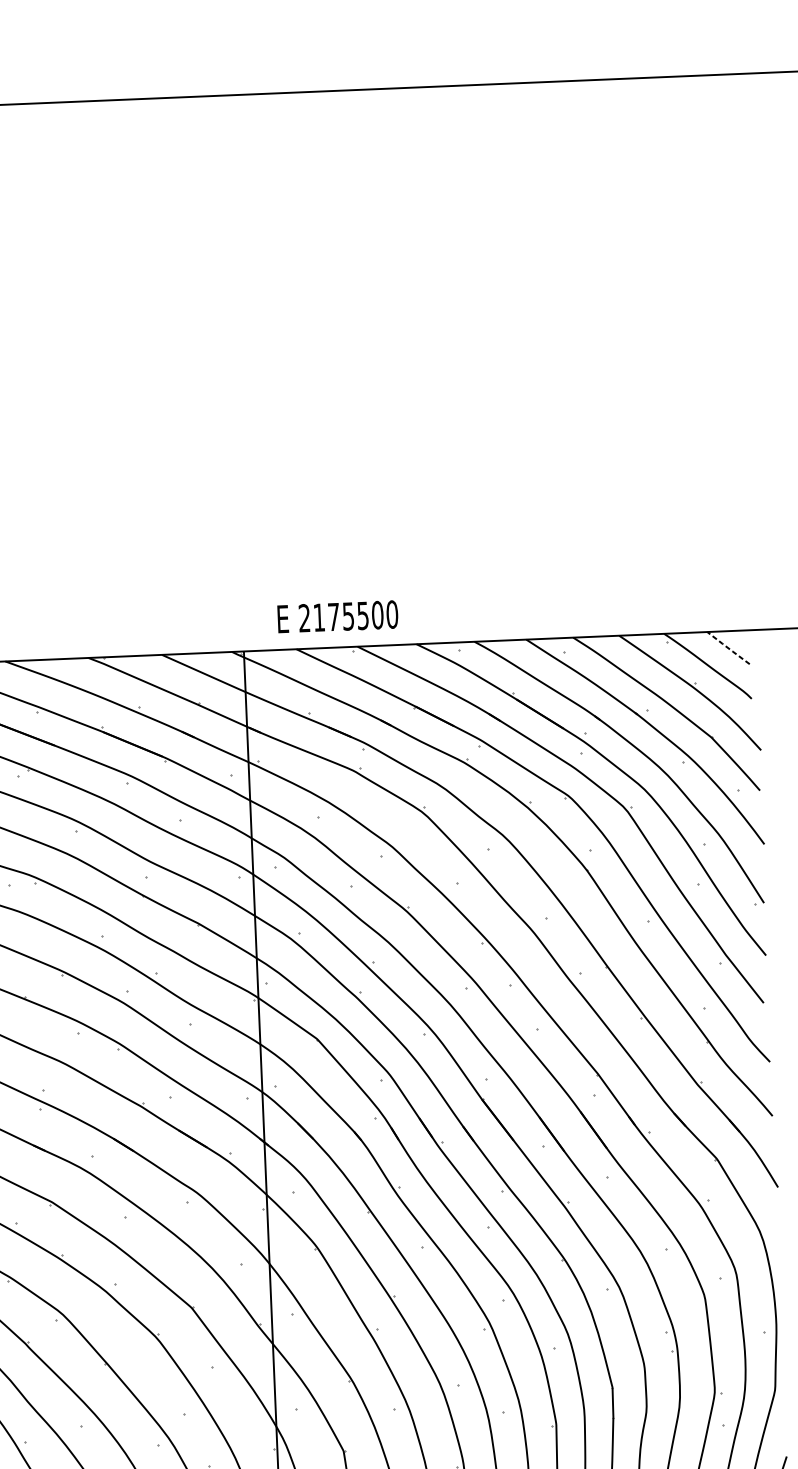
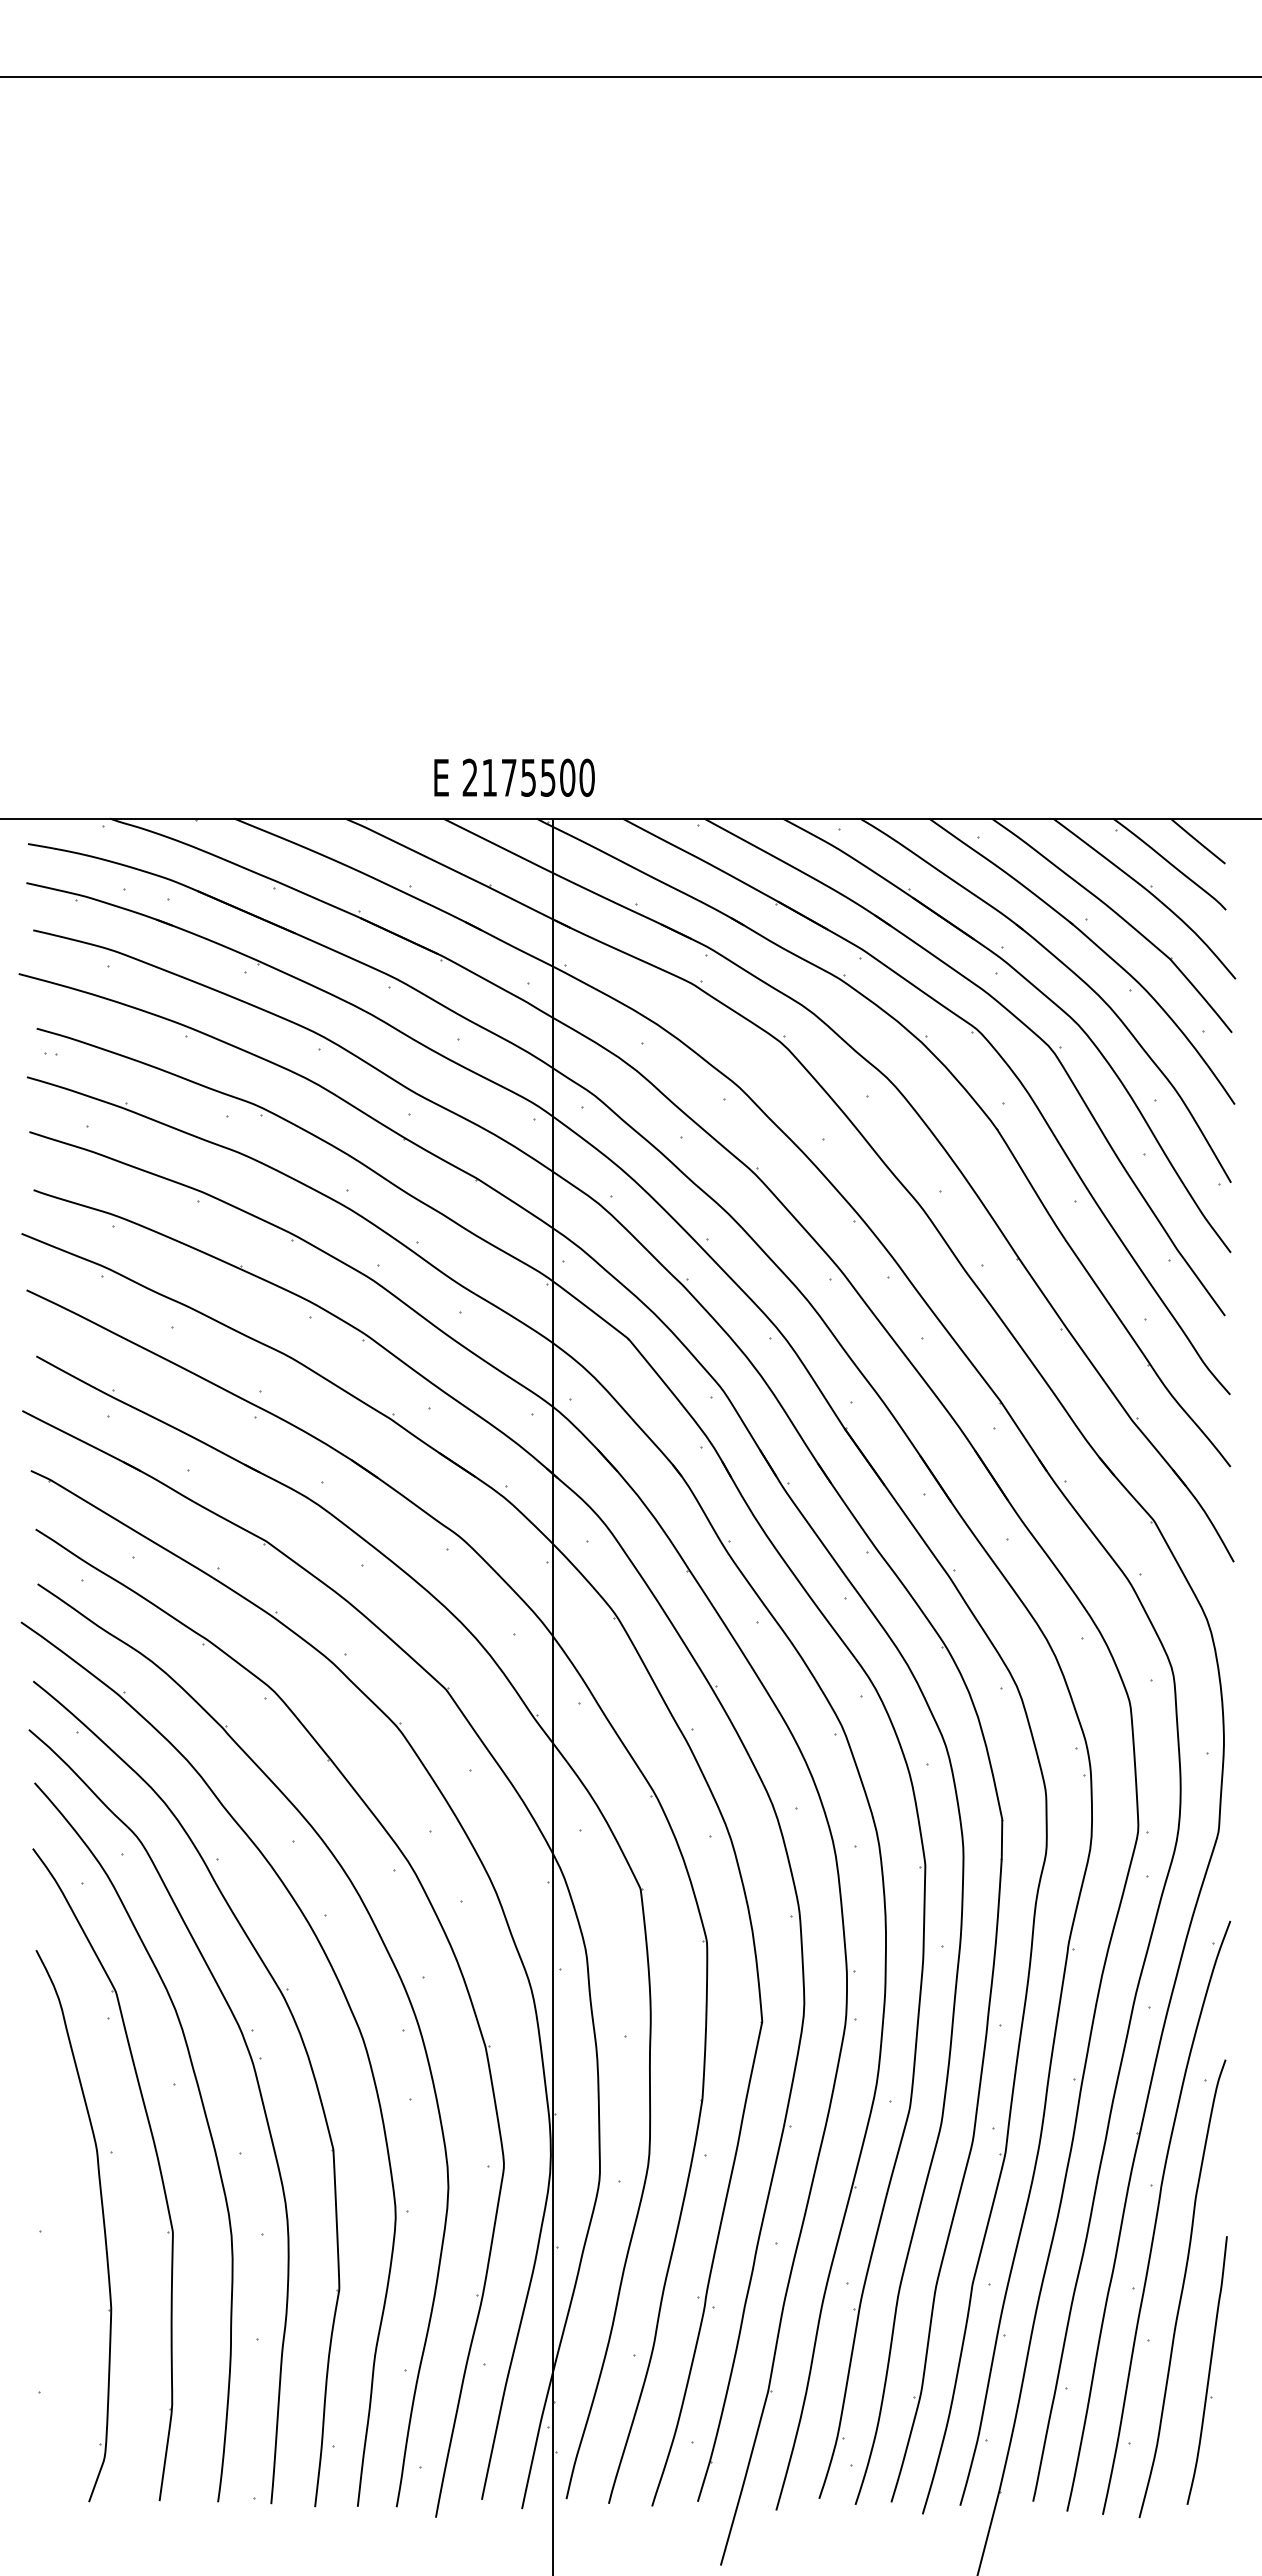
text: (337, 616) -> (514, 777), moved
line: (728, 648) -> (1197, 841), dashed -> solid

